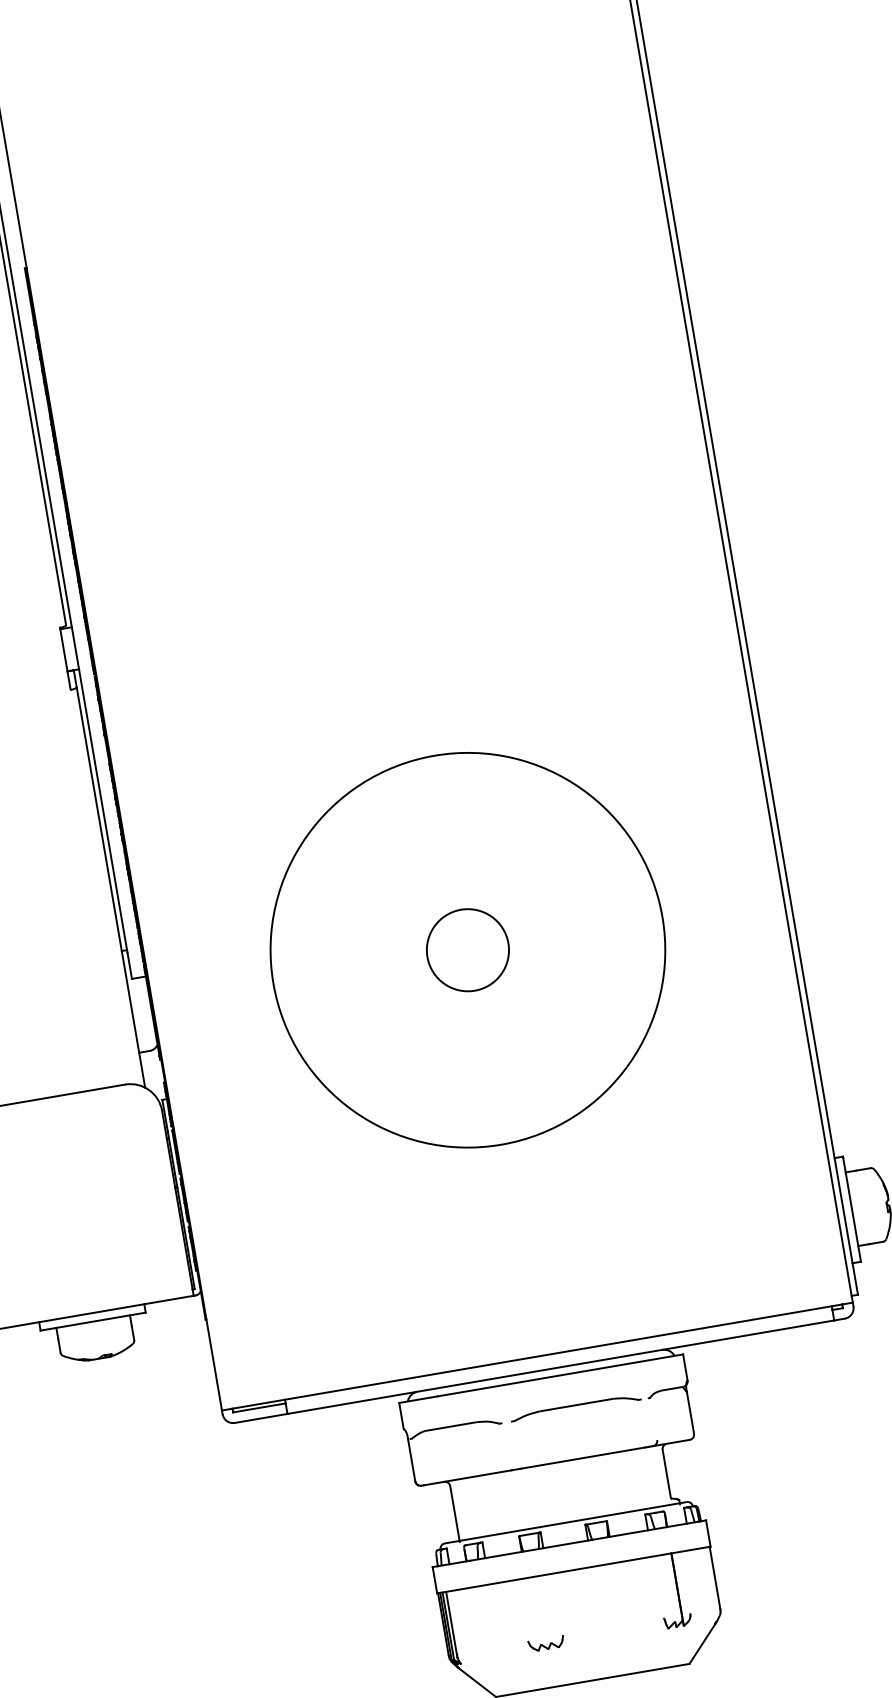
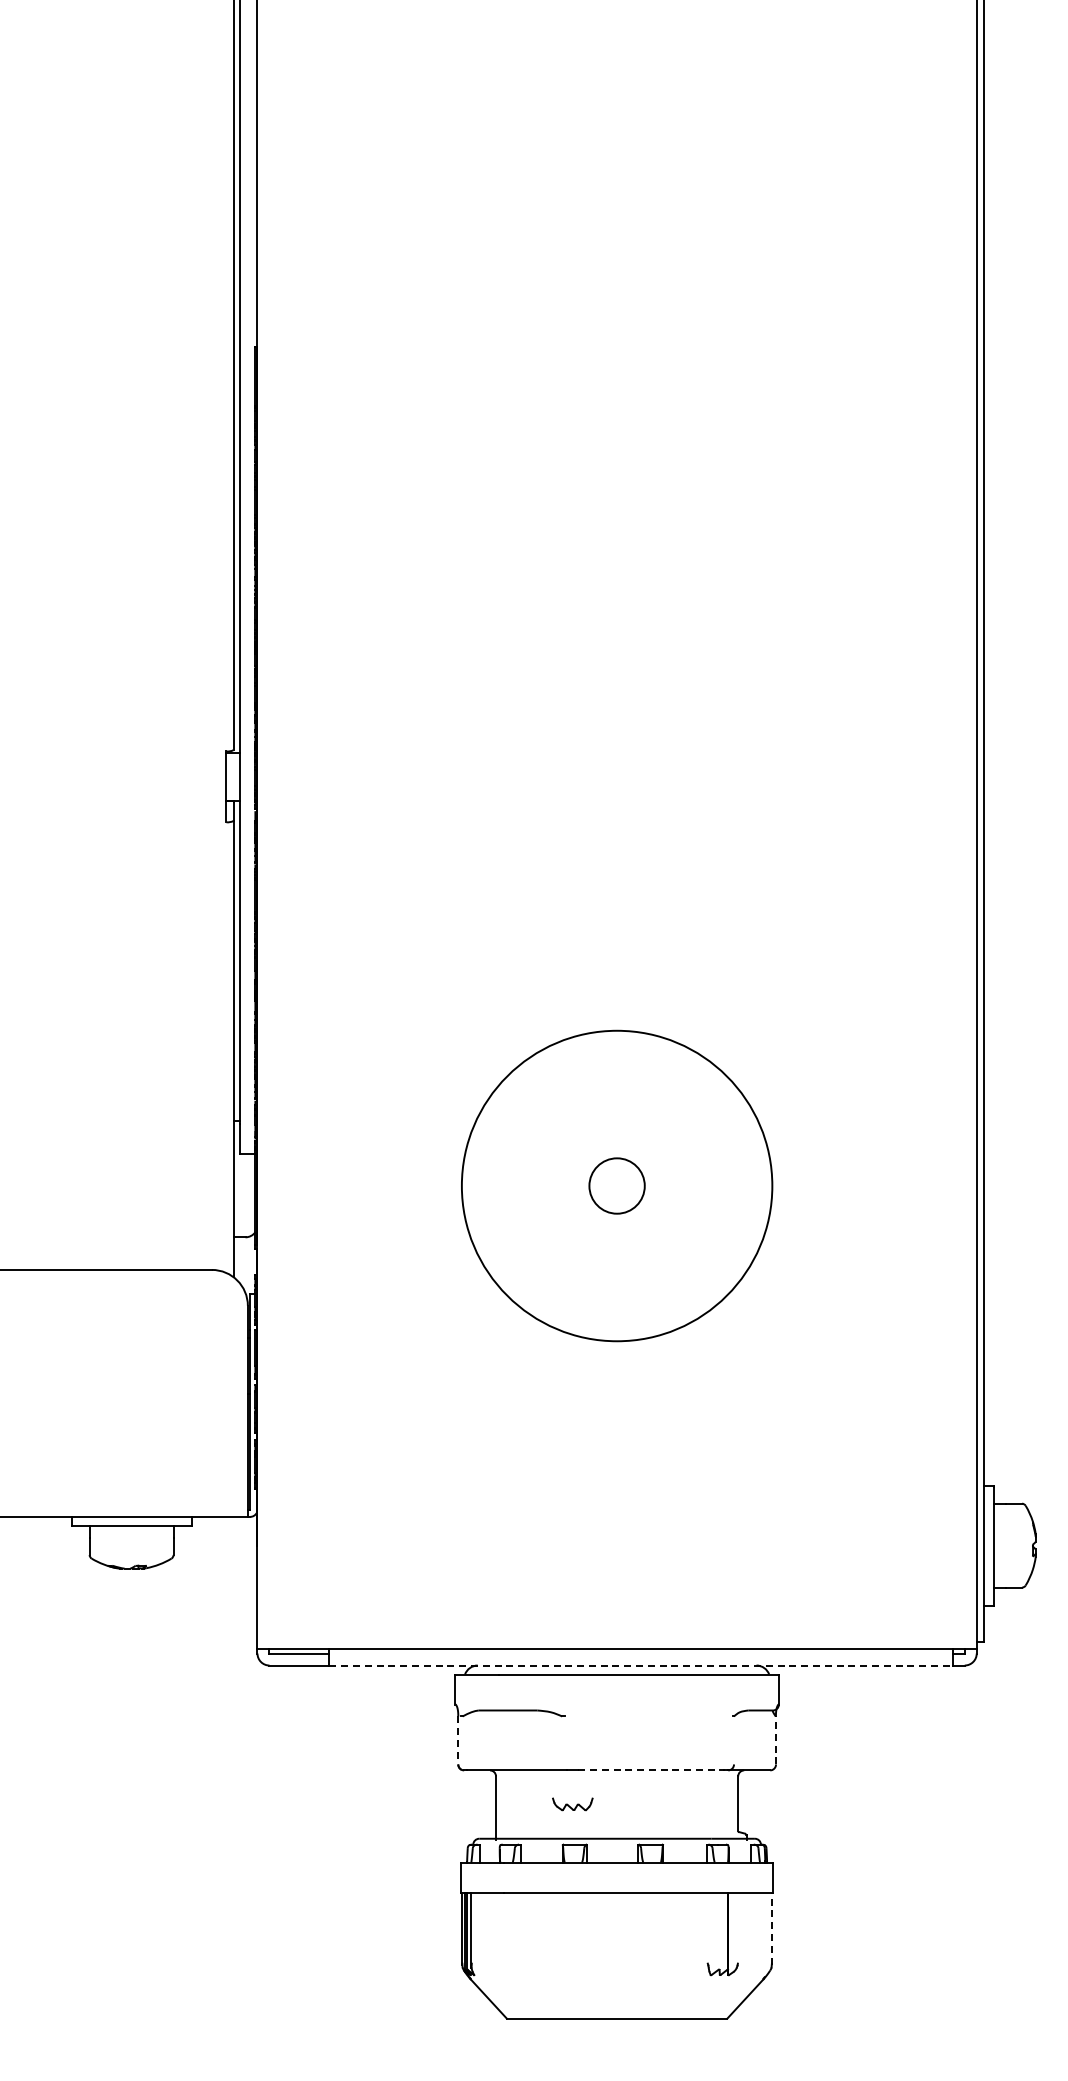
circle: (467, 949) -> (616, 1185), size x0.6
circle: (467, 949) -> (616, 1185), size x0.7
line: (561, 1367) -> (641, 1665), solid -> dashed
part: (576, 1407) -> (650, 1713), removed
line: (690, 1412) -> (776, 1740), solid -> dashed
line: (583, 1458) -> (648, 1770), solid -> dashed
line: (411, 1460) -> (458, 1740), solid -> dashed
line: (714, 1578) -> (771, 1928), solid -> dashed
part: (546, 1644) -> (572, 1804), moved

